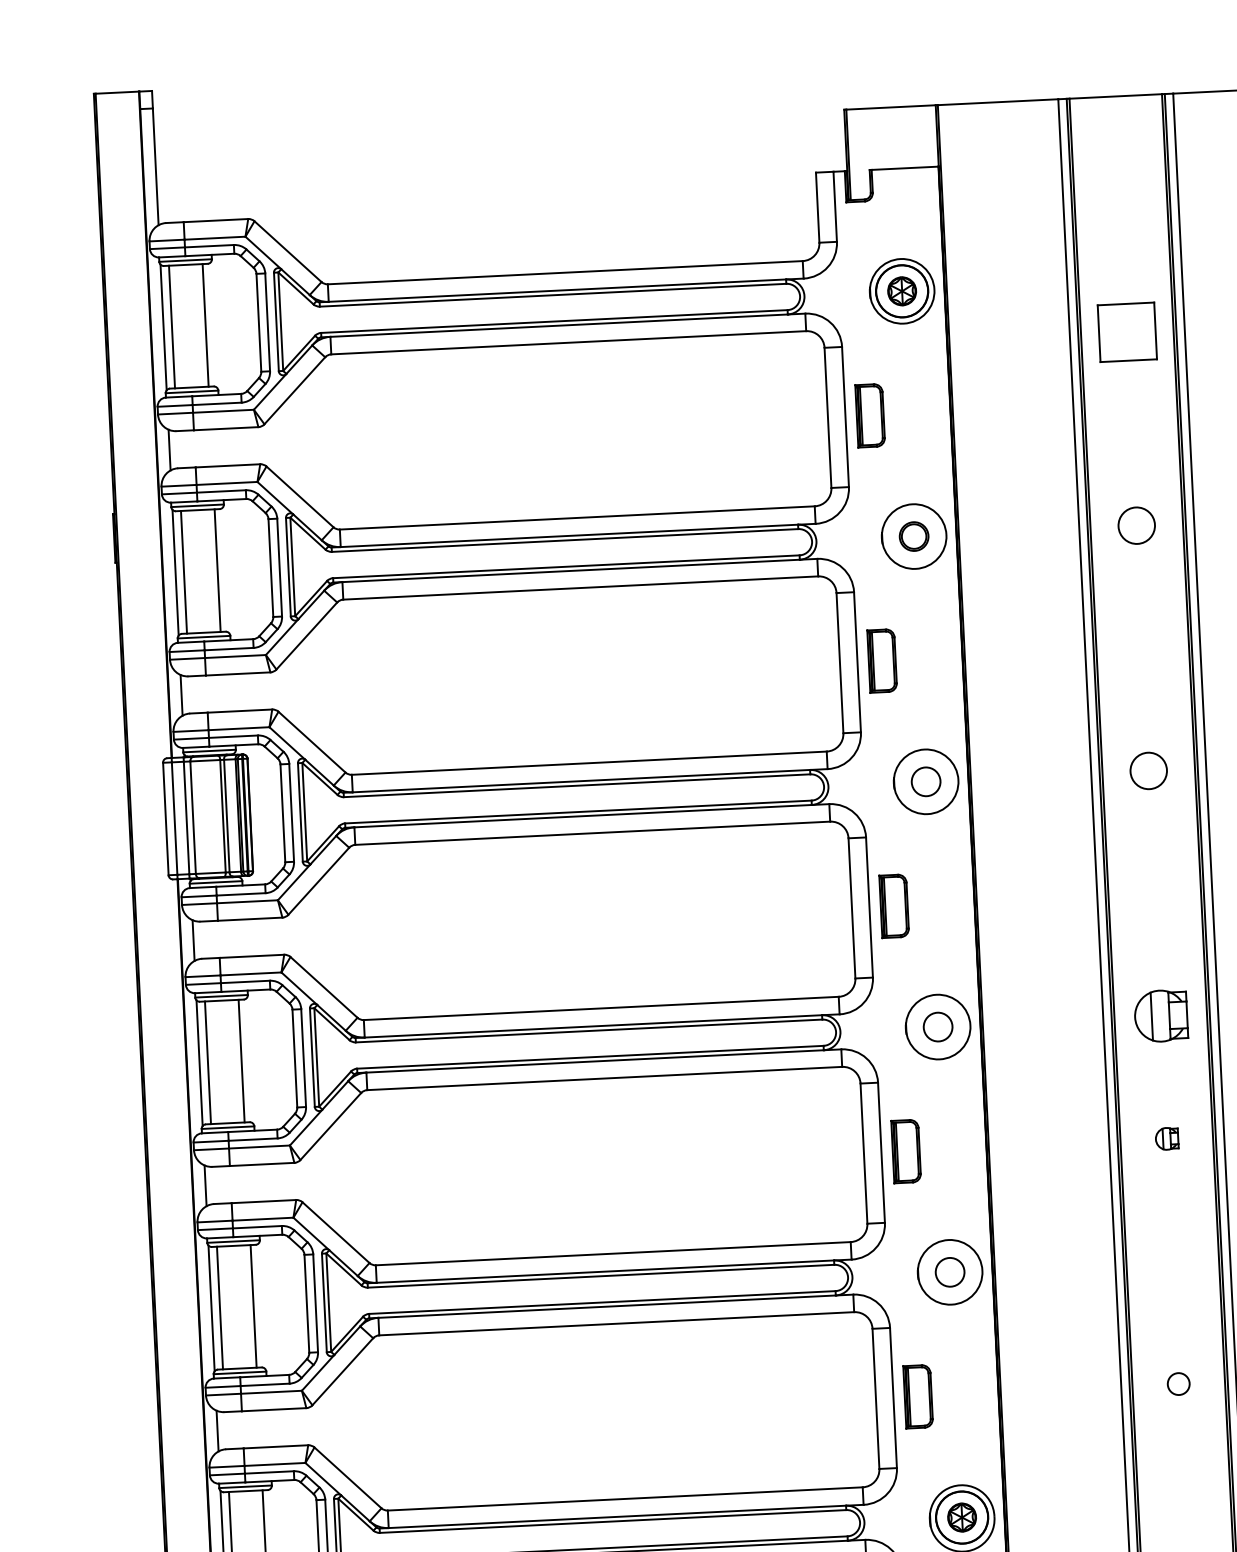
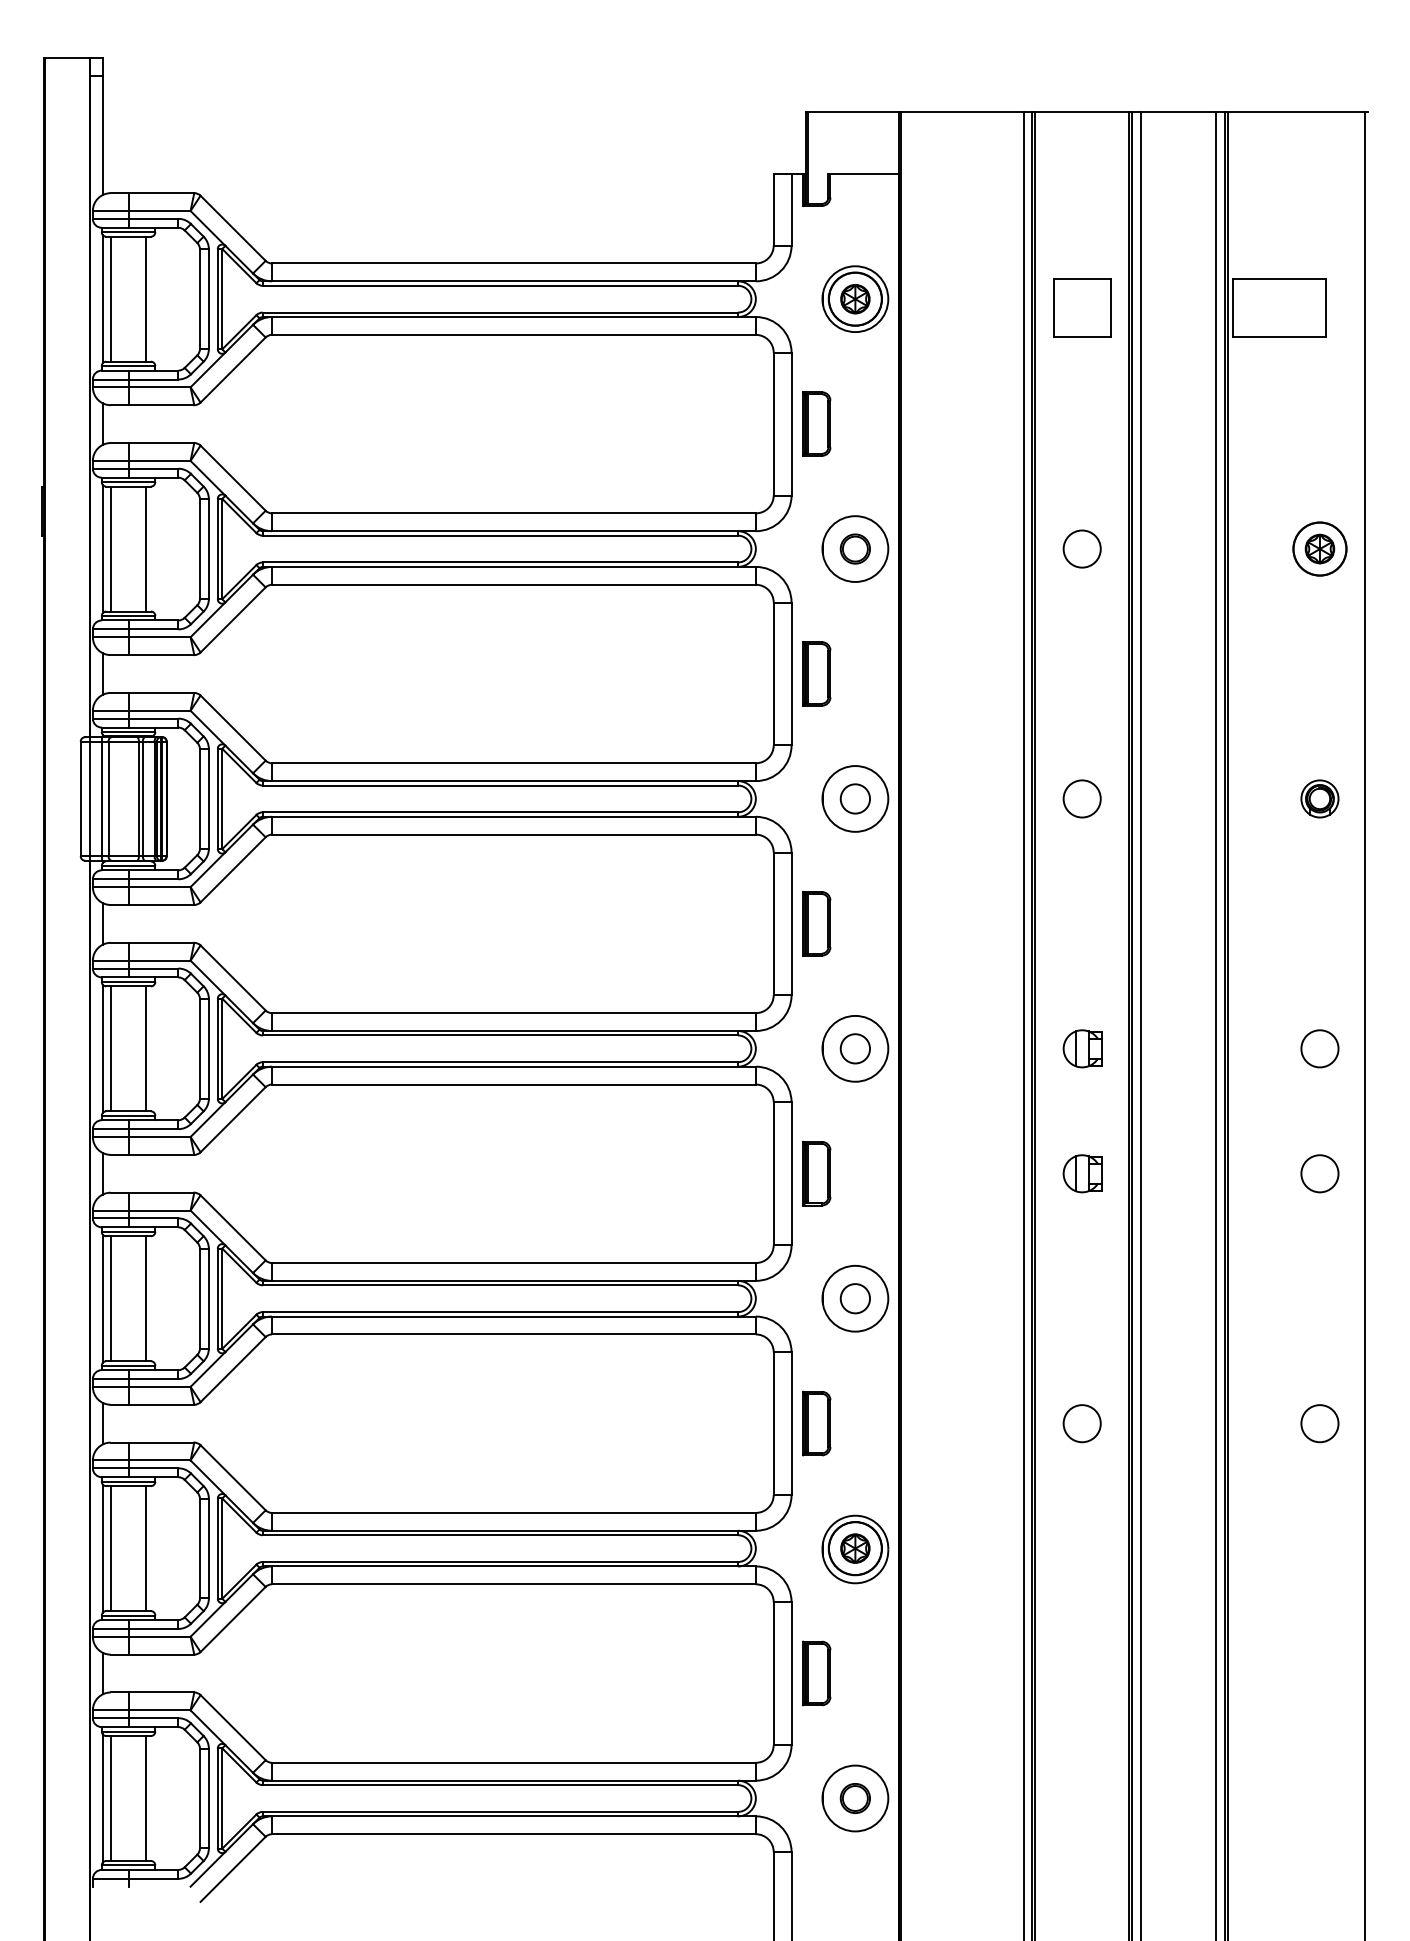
part: (1127, 331) -> (1082, 307), moved
part: (1161, 1015) -> (1082, 1048), size x0.71
part: (1167, 1138) -> (1082, 1173), size x1.67
circle: (1178, 1383) -> (1081, 1423), size x1.67

